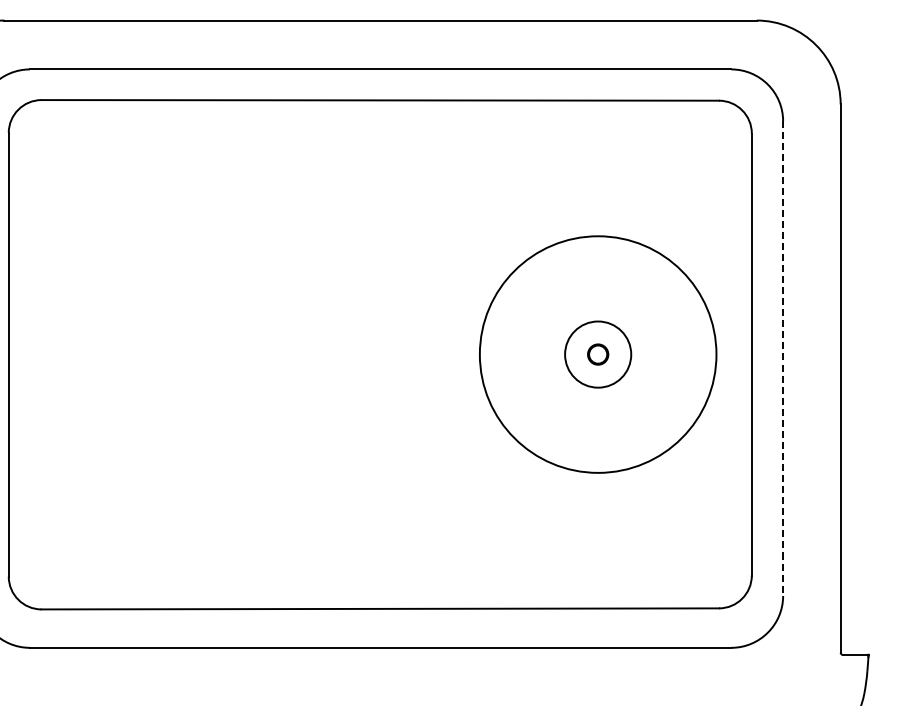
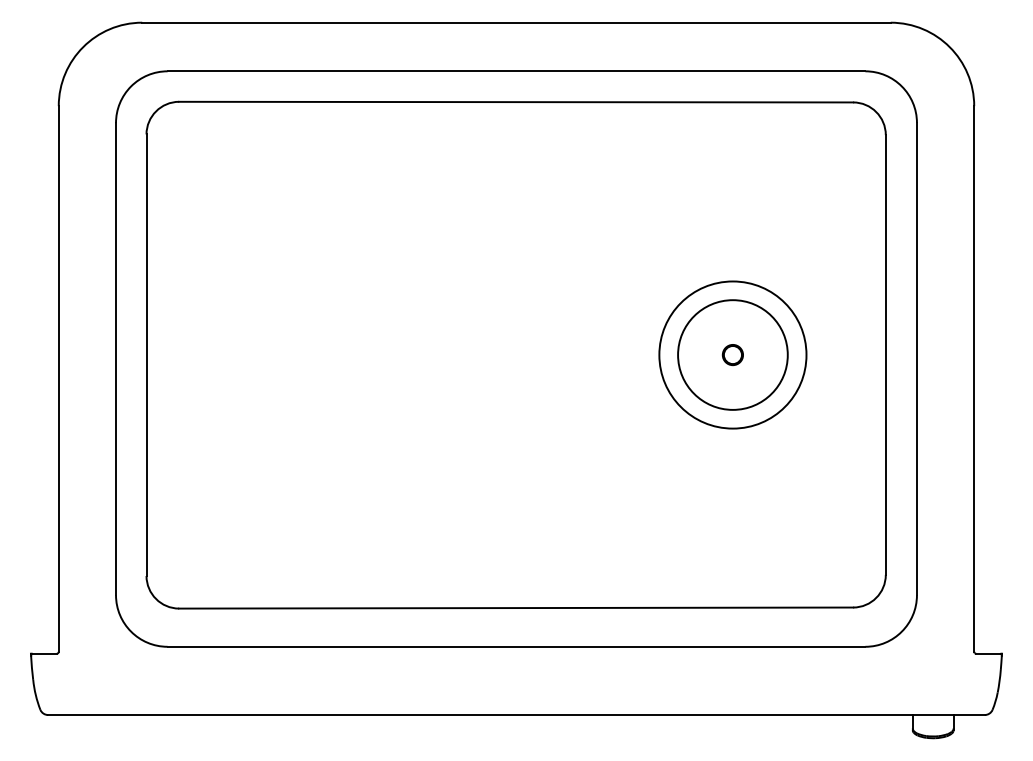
circle: (597, 354) -> (732, 354), size x0.62
circle: (597, 354) -> (732, 354), size x1.67
line: (782, 359) -> (916, 359), dashed -> solid

